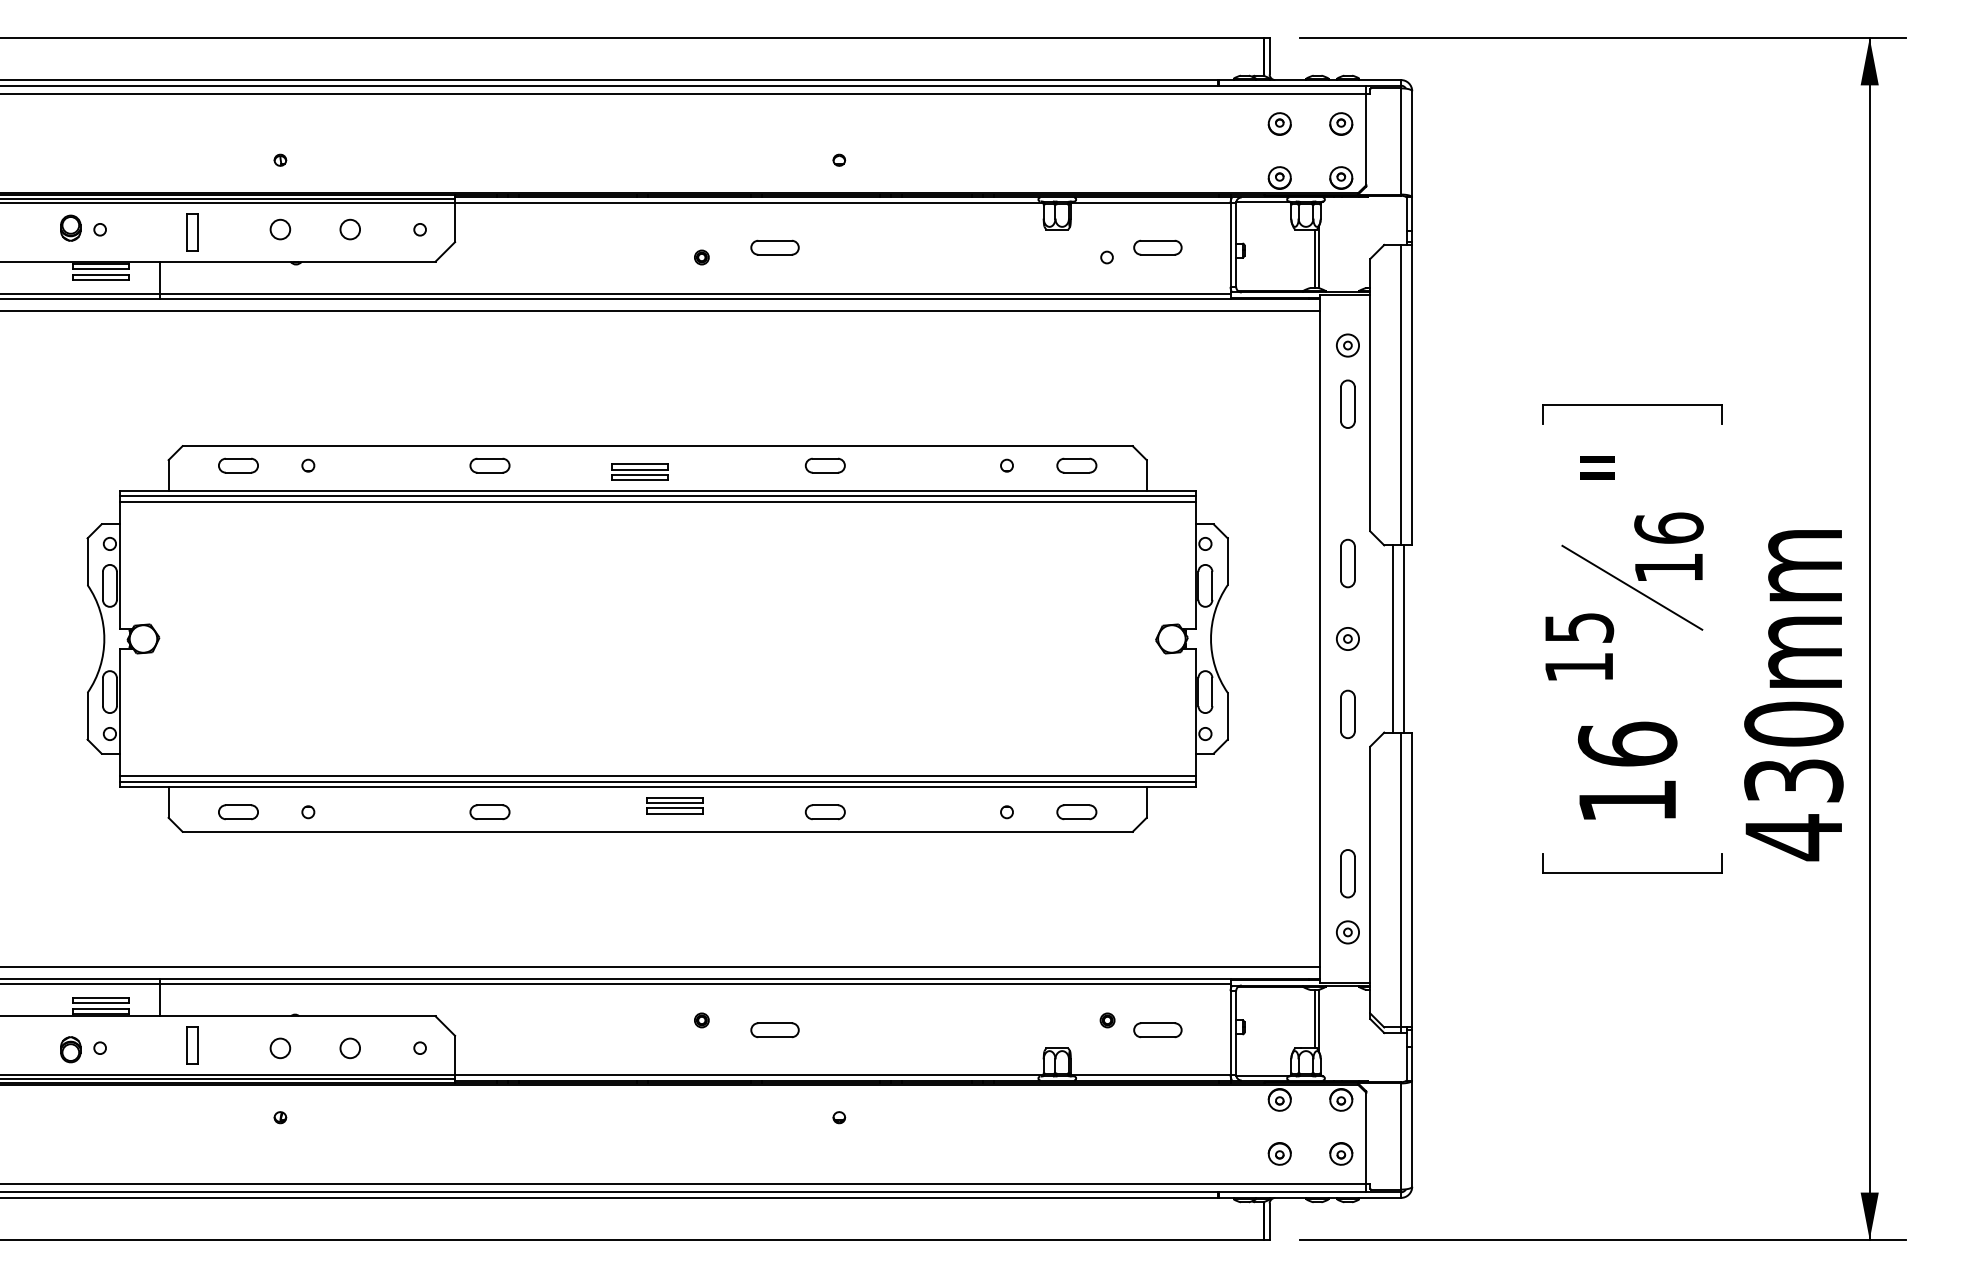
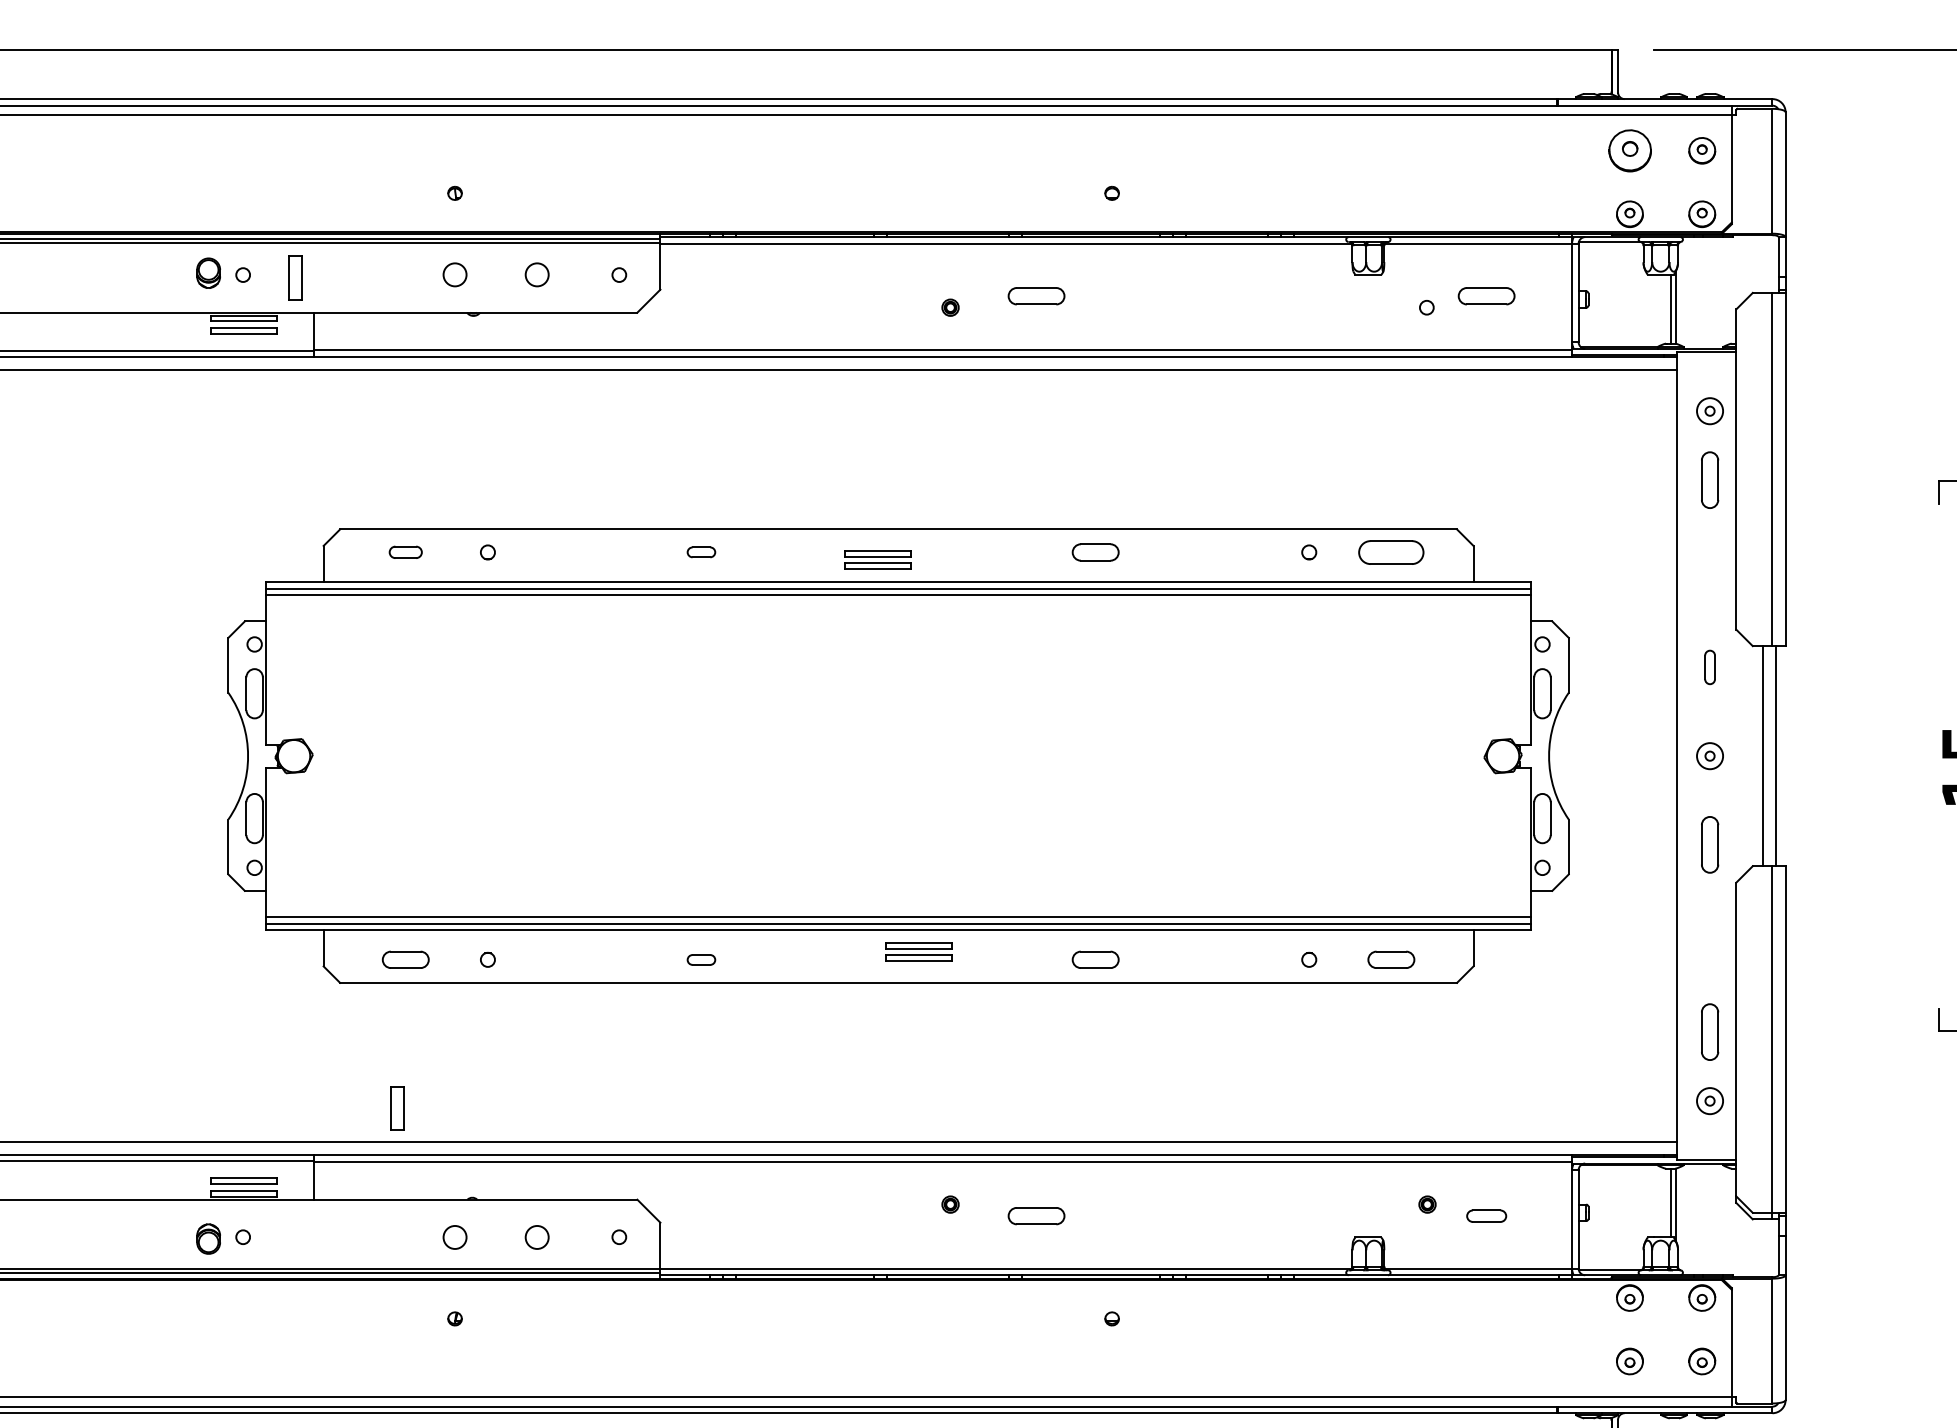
part: (1279, 123) -> (1629, 150), size x1.6
part: (192, 232) -> (295, 278), moved
part: (238, 465) -> (405, 552), size x0.7
part: (489, 465) -> (700, 552), size x0.6
part: (1076, 465) -> (1390, 552), size x1.4
part: (1347, 563) -> (1709, 667), size x0.6
part: (489, 812) -> (700, 960), size x0.6
part: (1157, 1030) -> (1486, 1216), size x0.7
part: (192, 1045) -> (397, 1108), moved

